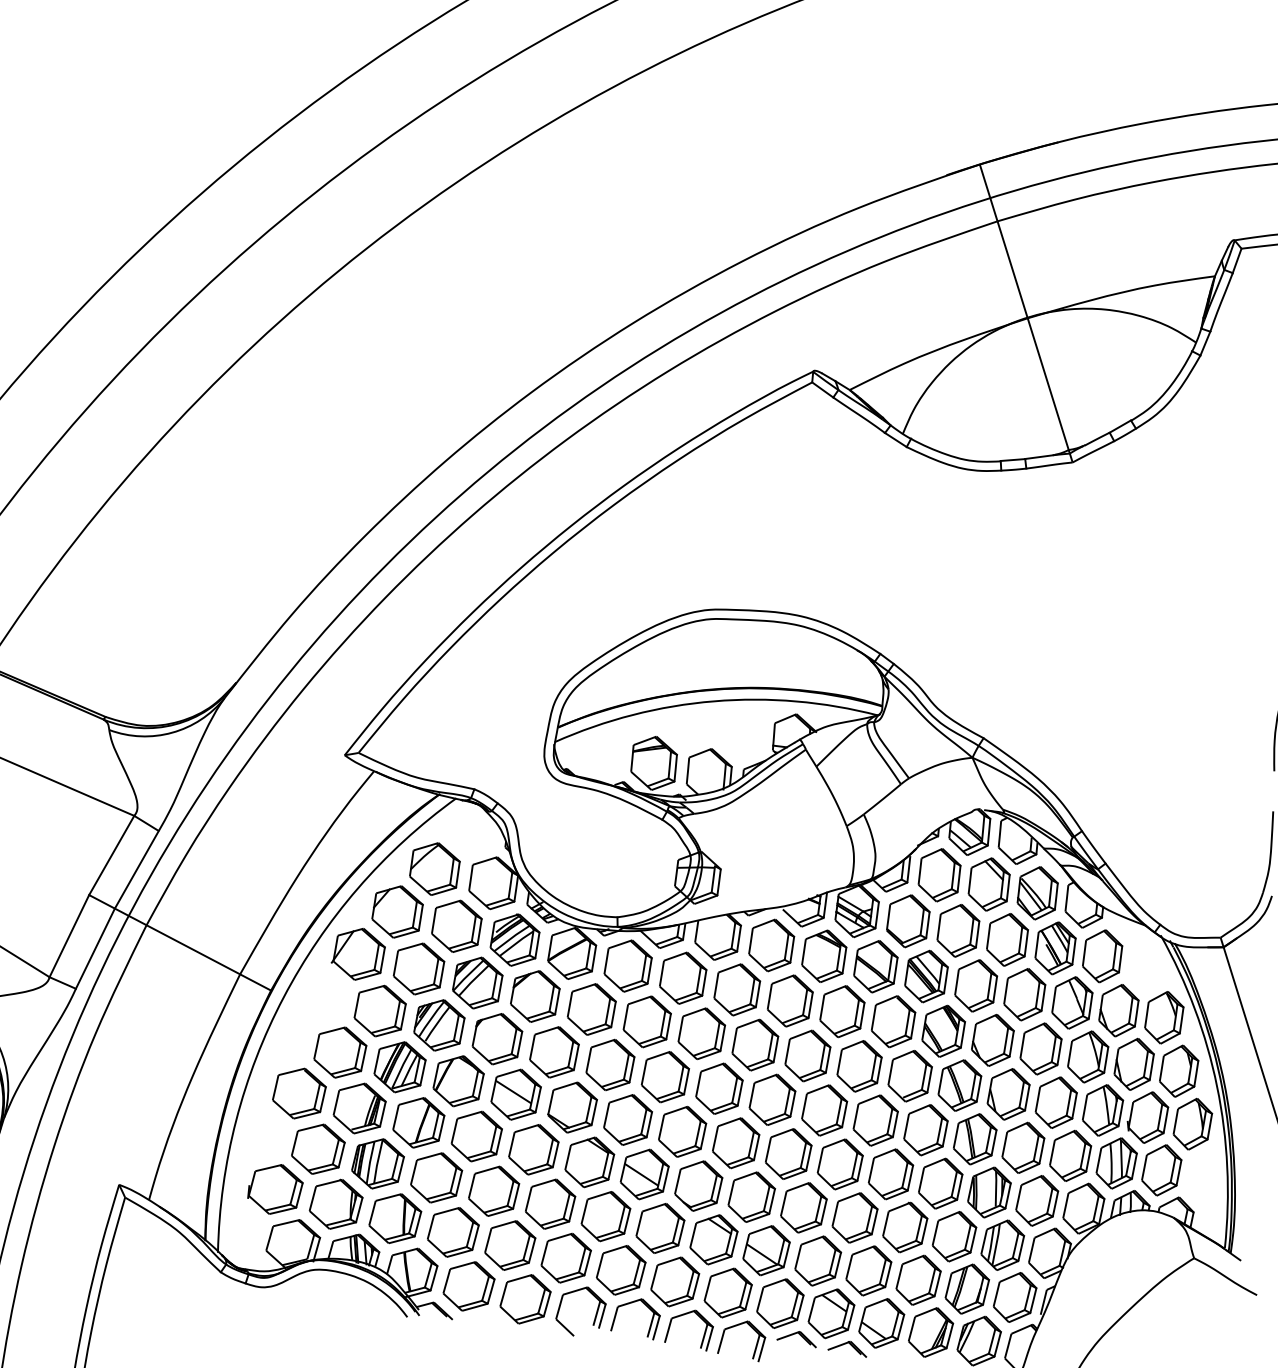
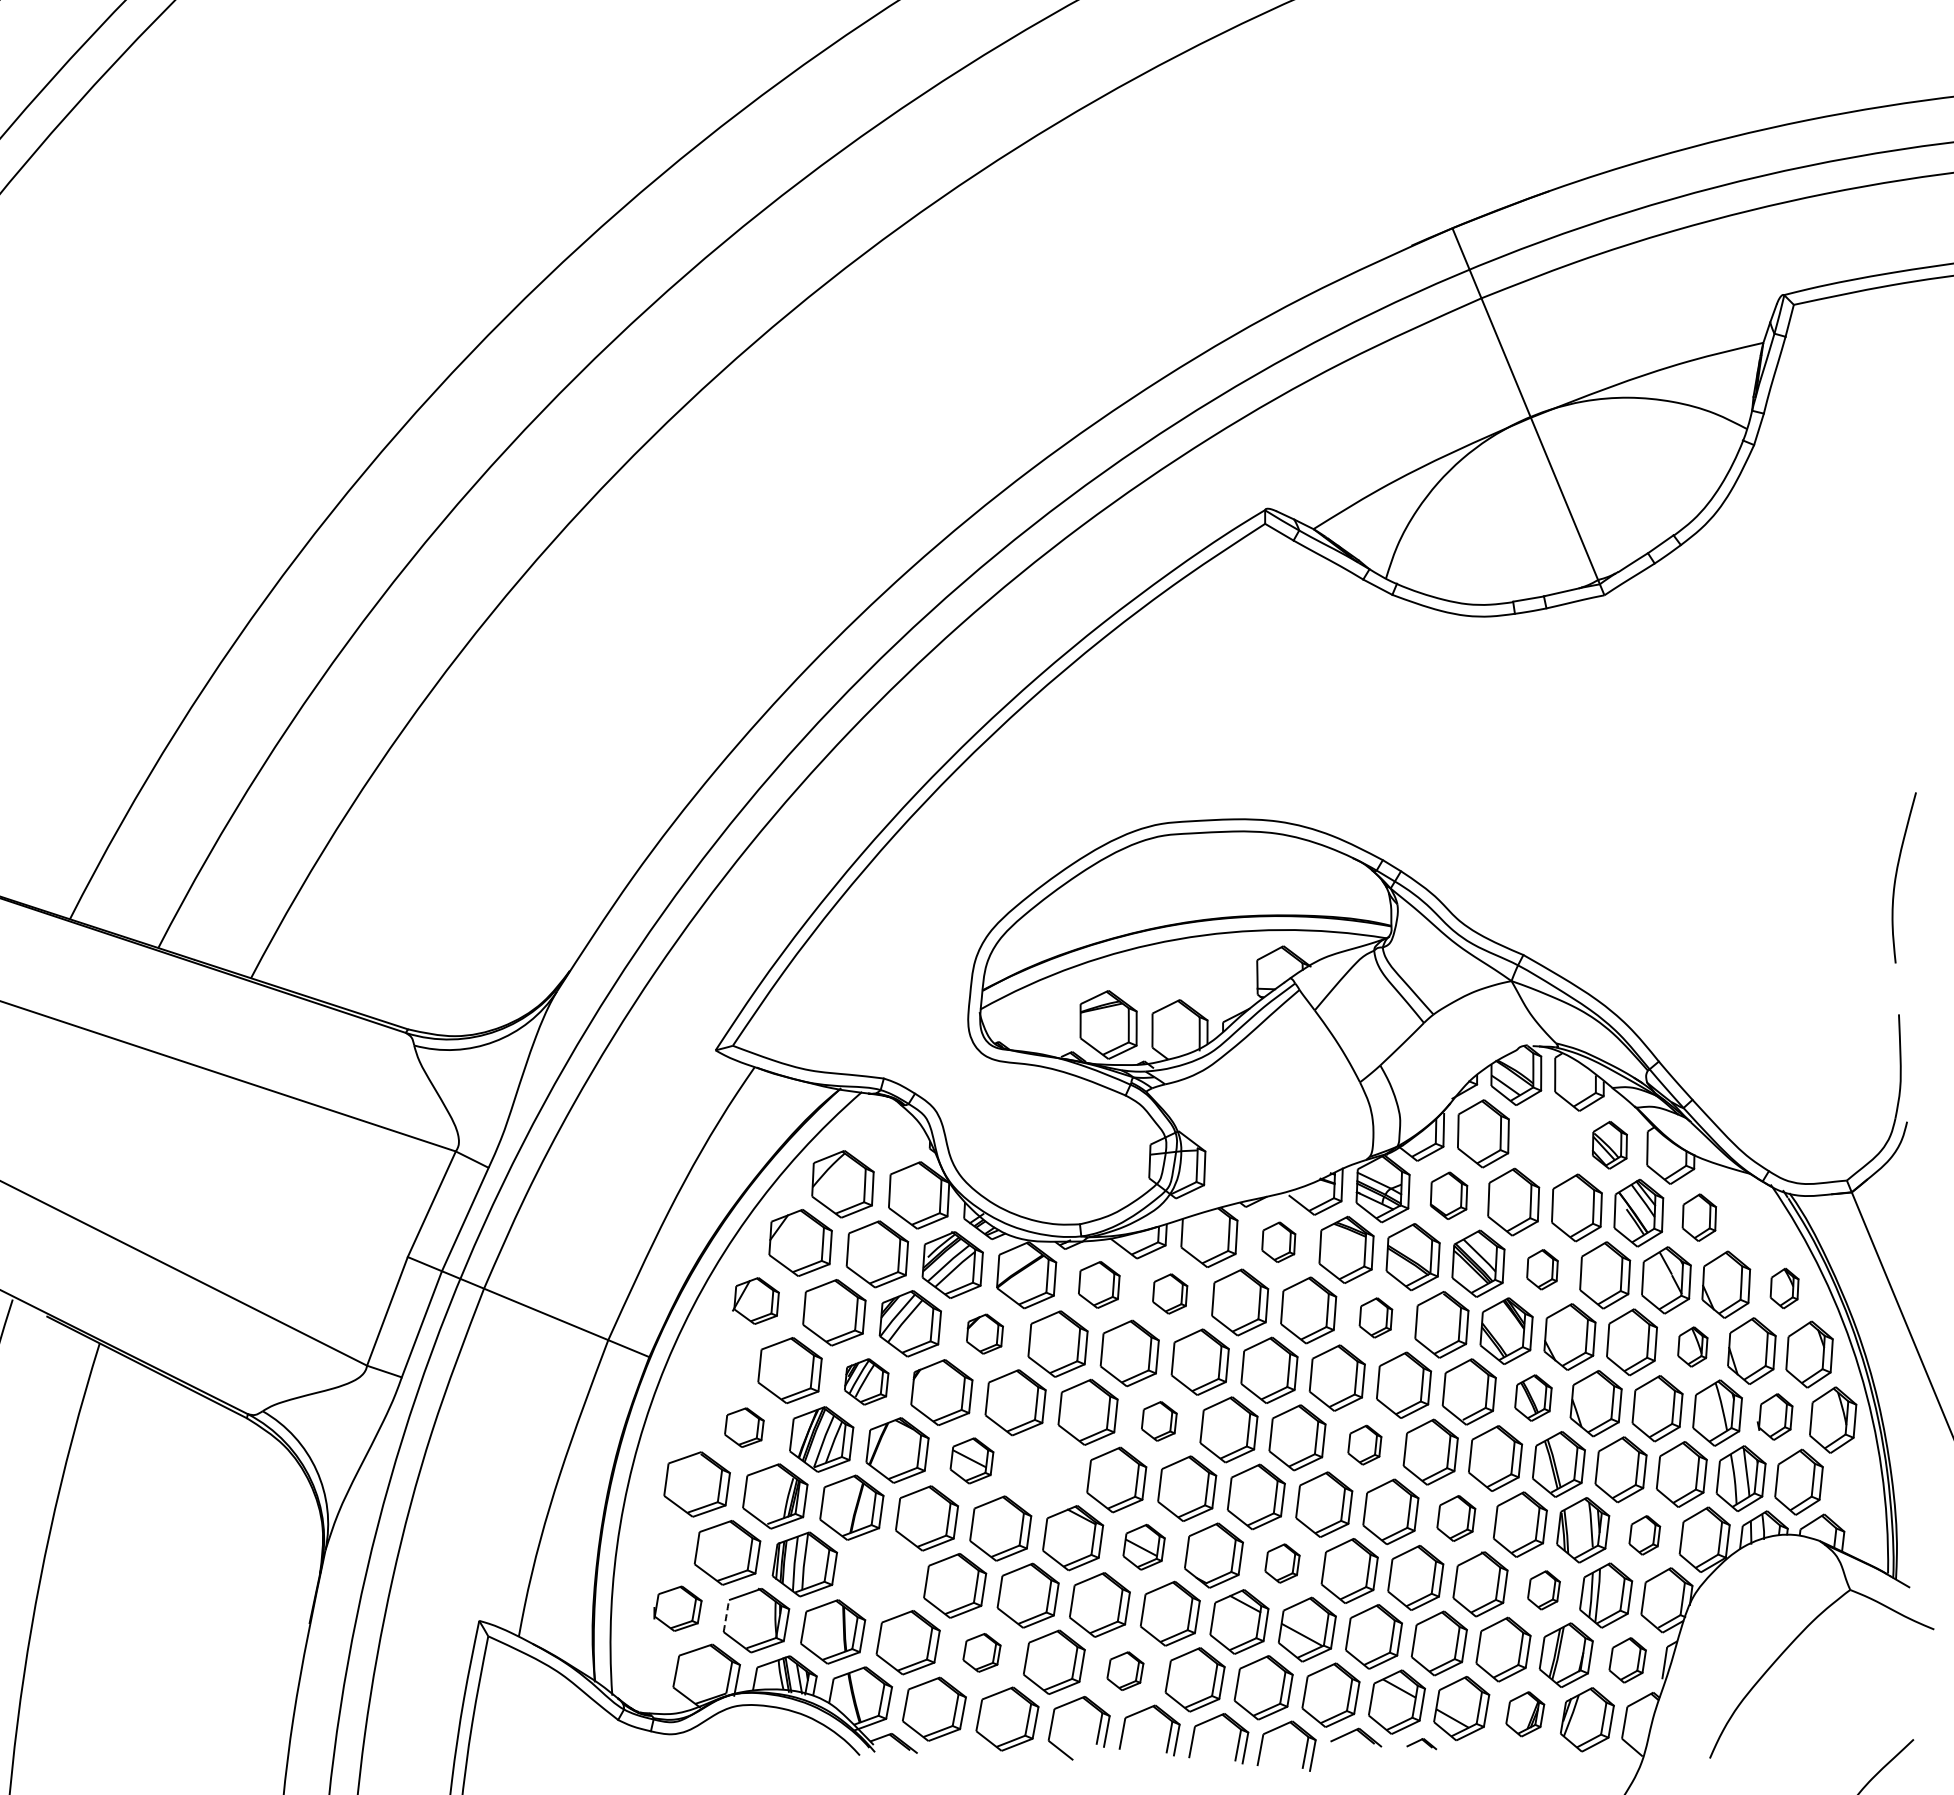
part: (989, 884) -> (1547, 1139), removed
part: (1037, 892) -> (1609, 1144), size x0.7
part: (907, 921) -> (1448, 1195), size x0.7
part: (771, 945) -> (1278, 1242), size x0.6
part: (358, 953) -> (755, 1300), size x0.7
part: (1102, 956) -> (1699, 1217), size x0.7
part: (628, 965) -> (1099, 1284), size x0.7
part: (682, 977) -> (1169, 1293), size x0.6
part: (976, 985) -> (1542, 1269), size x0.6
part: (534, 995) -> (984, 1333), size x0.6
part: (842, 1011) -> (1375, 1317), size x0.6
part: (1164, 1017) -> (1784, 1288), size x0.6
part: (439, 1025) -> (866, 1381), size x0.7
part: (340, 1052) -> (744, 1427), size x0.6
part: (1088, 1056) -> (1692, 1346), size x0.6
part: (665, 1077) -> (1159, 1421), size x0.6
part: (959, 1085) -> (1533, 1397), size x0.7
part: (515, 1094) -> (971, 1460), size x0.7
part: (572, 1107) -> (1045, 1470), removed
part: (824, 1109) -> (1364, 1444), size x0.6
part: (1147, 1117) -> (1774, 1416), size x0.7
part: (644, 1174) -> (1143, 1547), size x0.7
part: (891, 1174) -> (1456, 1518), size x0.7
part: (436, 1177) -> (880, 1575), removed
part: (275, 1189) -> (677, 1608), size x0.7
part: (751, 1197) -> (1282, 1563), size x0.6
arc: (312, 1199) -> (726, 1616), solid -> dashed
part: (1037, 1201) -> (1644, 1535), size x0.6
part: (954, 1236) -> (1543, 1590), size x0.6
part: (509, 1245) -> (981, 1652), size x0.6
part: (621, 1269) -> (1125, 1670), size x0.6
part: (1014, 1297) -> (1627, 1660), size x0.7
part: (931, 1331) -> (1525, 1713), size x0.7
part: (847, 1347) -> (1421, 1743), size x0.6

